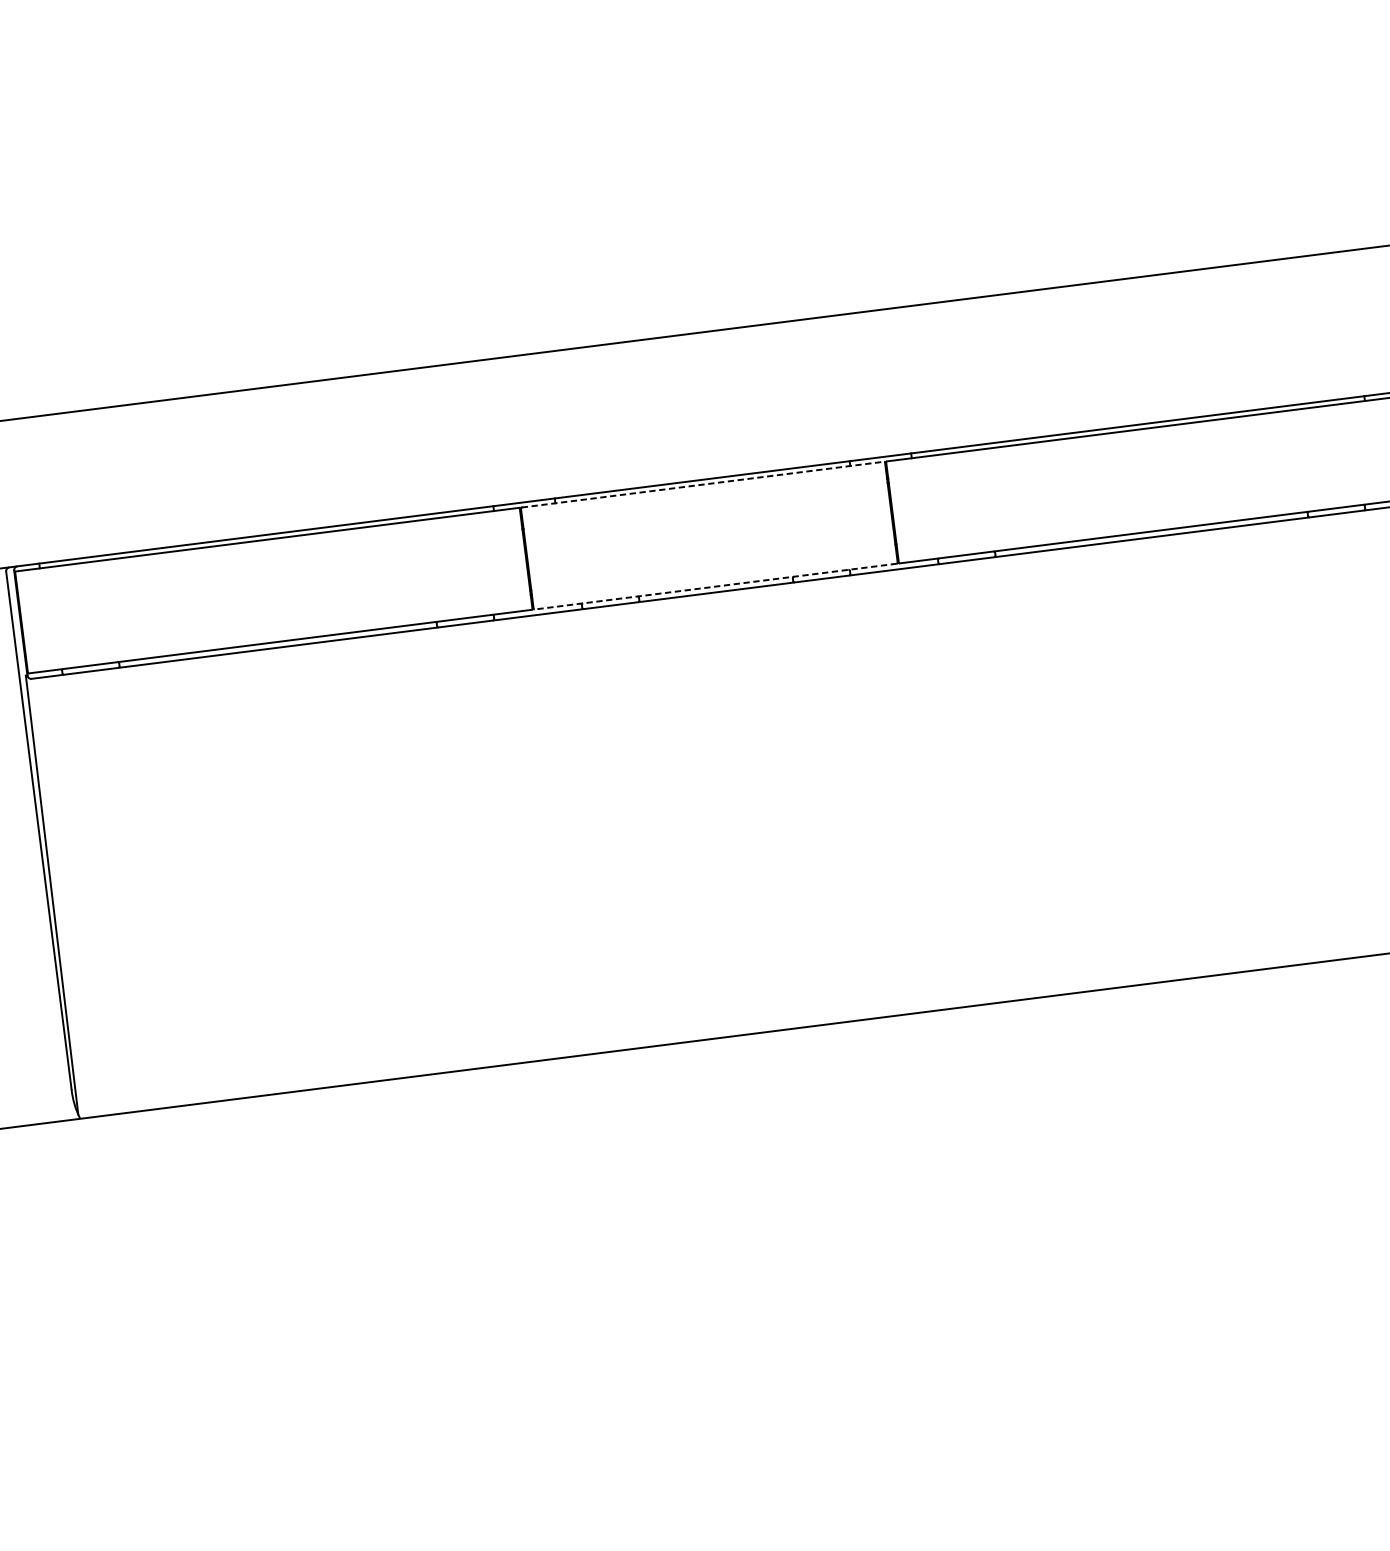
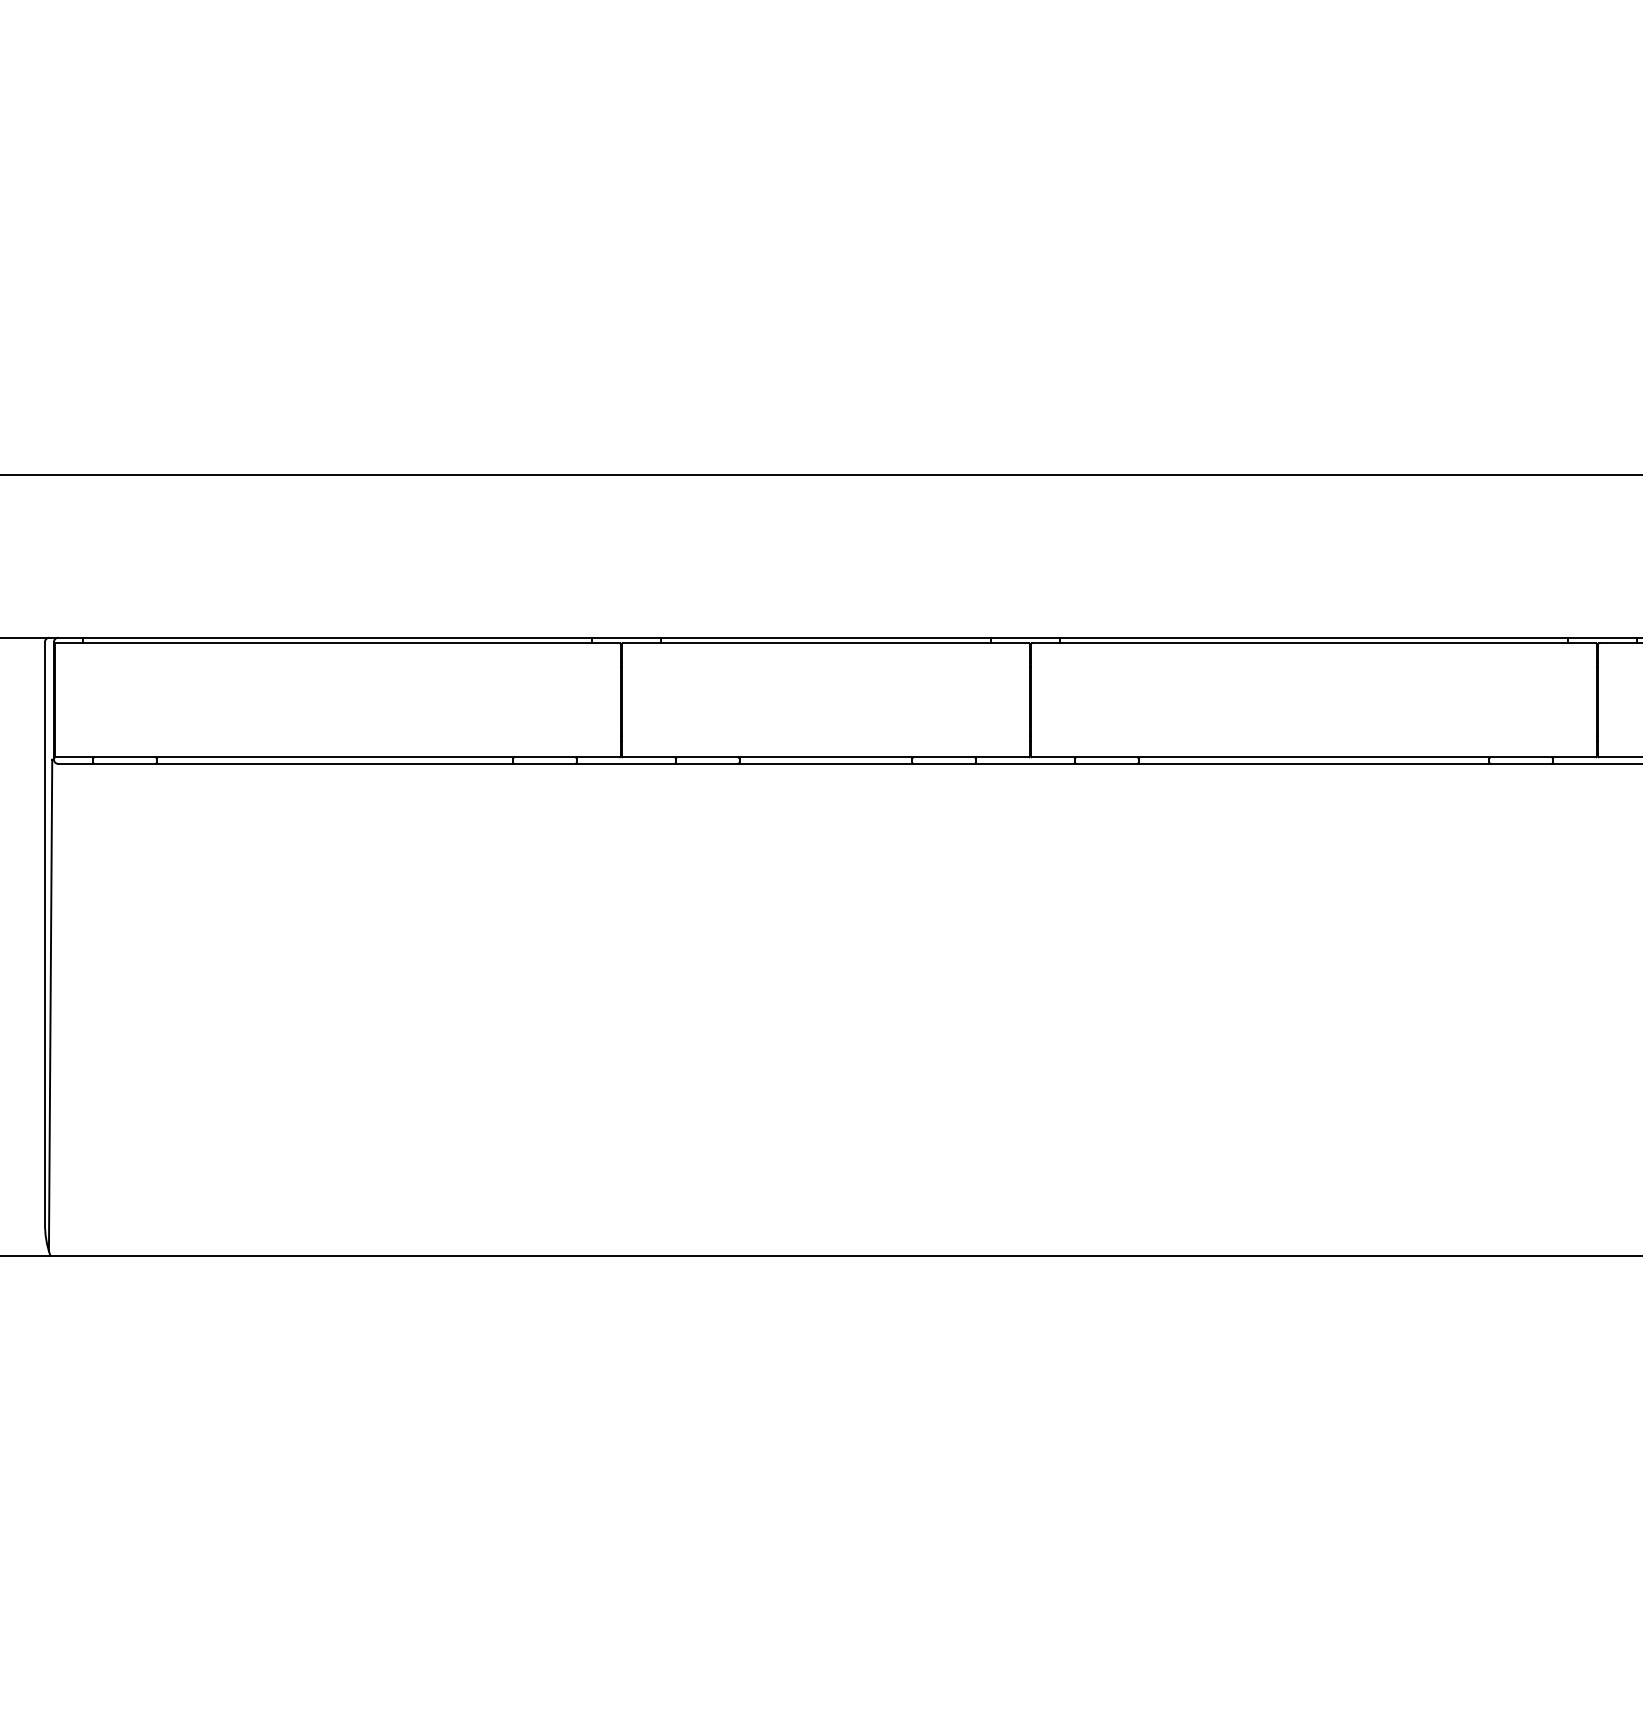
line: (703, 484) -> (826, 643), dashed -> solid
line: (715, 586) -> (825, 757), dashed -> solid

